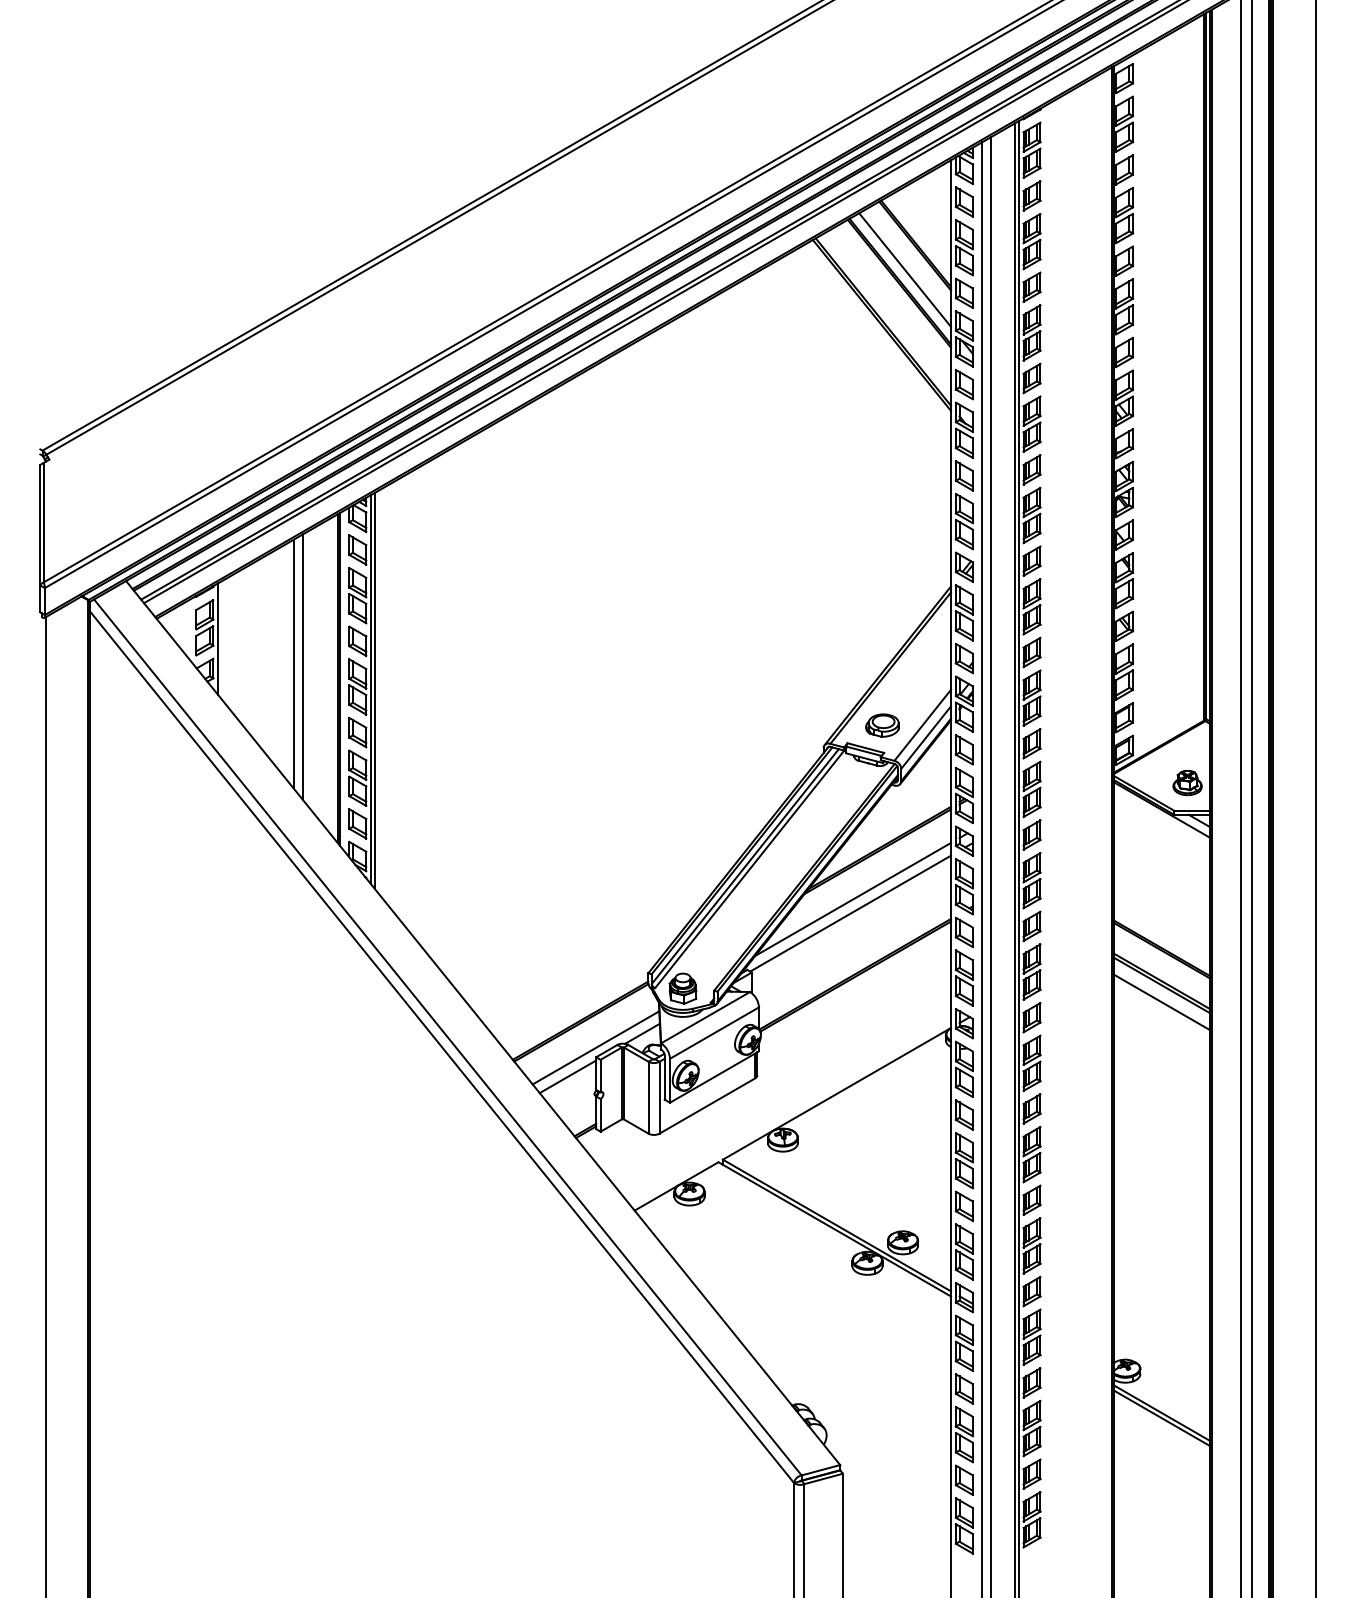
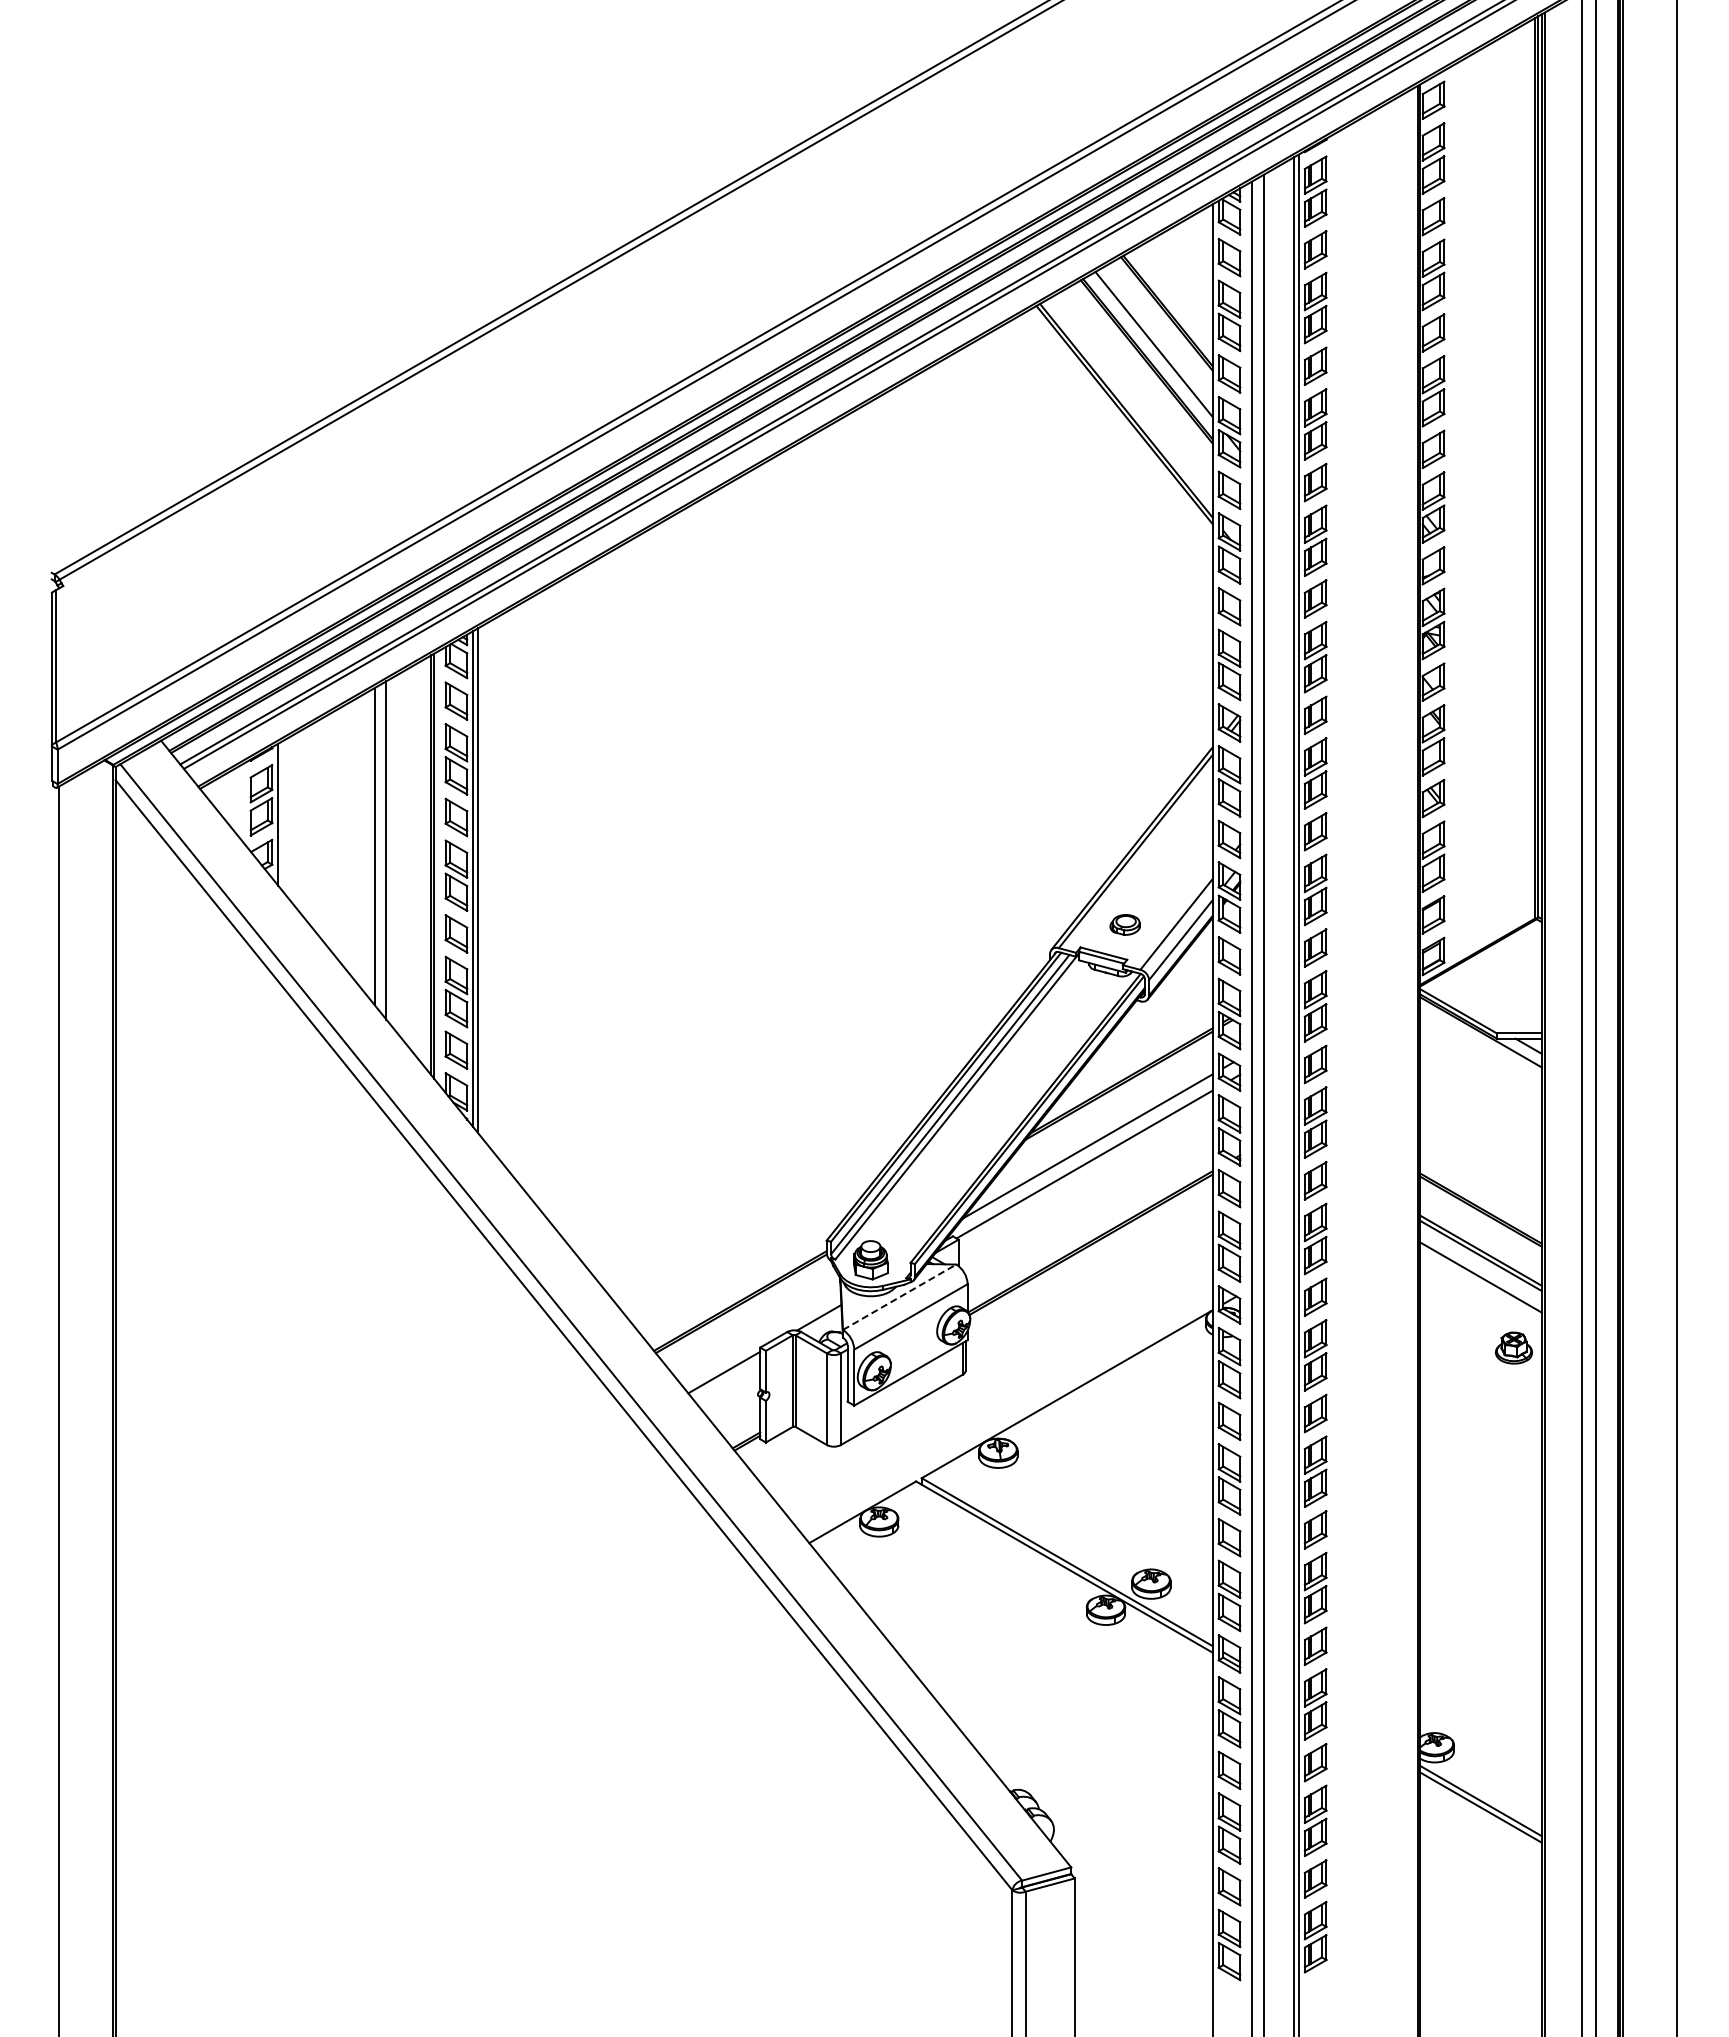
part: (881, 725) -> (1124, 924), size x0.7
part: (1187, 782) -> (1513, 1347), moved
line: (706, 1017) -> (900, 1296), solid -> dashed
line: (595, 1047) -> (759, 1335), removed

